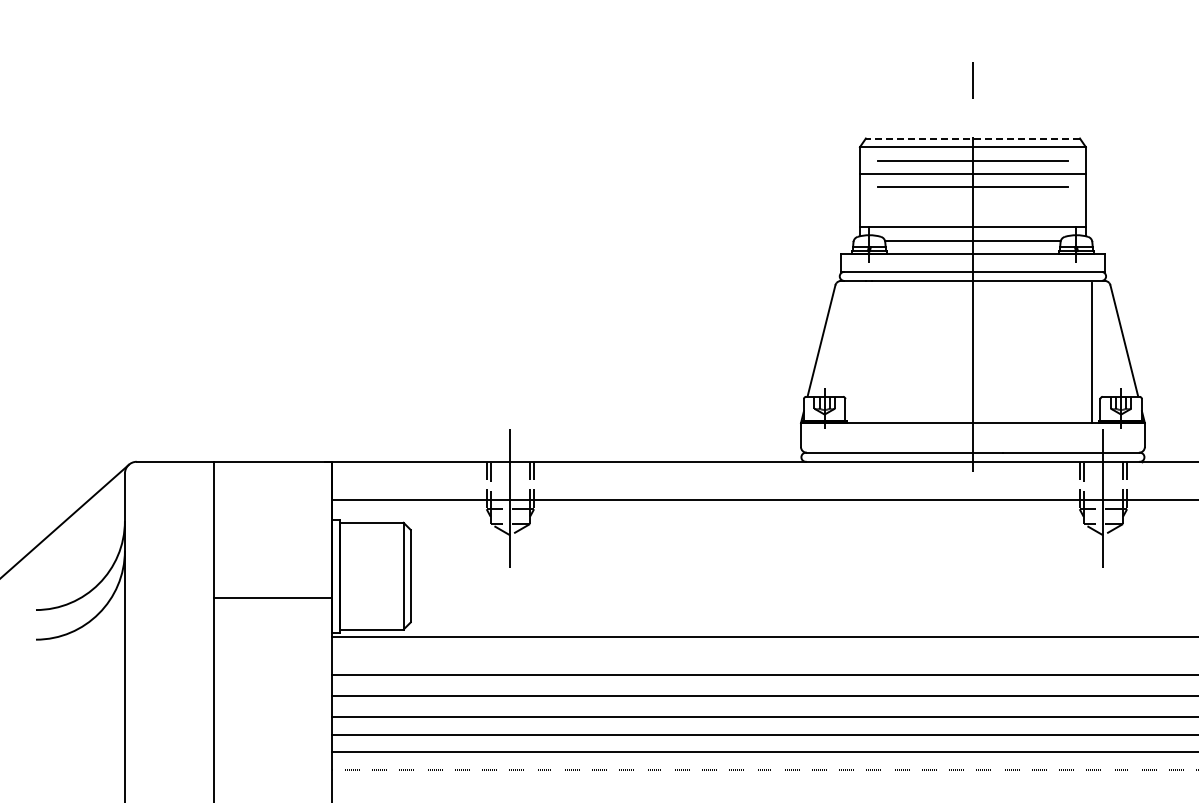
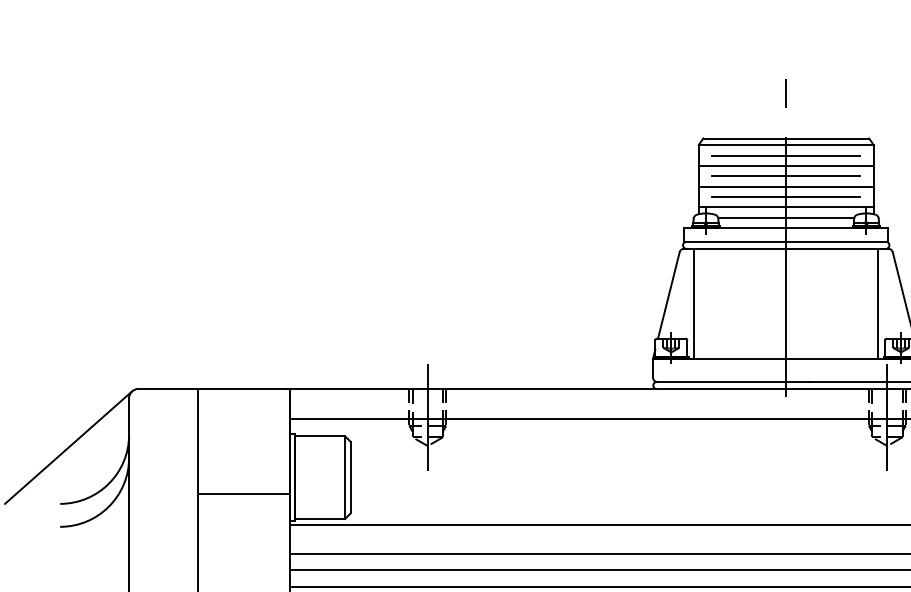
line: (972, 138) -> (785, 138), dashed -> solid
line: (972, 200) -> (785, 186), added
line: (972, 214) -> (785, 197), added
line: (854, 353) -> (694, 305), added

